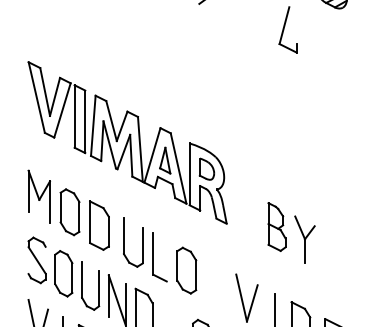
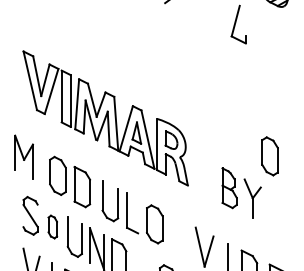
part: (325, 188) -> (269, 156), added
part: (38, 196) -> (23, 157), moved
part: (63, 273) -> (52, 226), size x0.6

